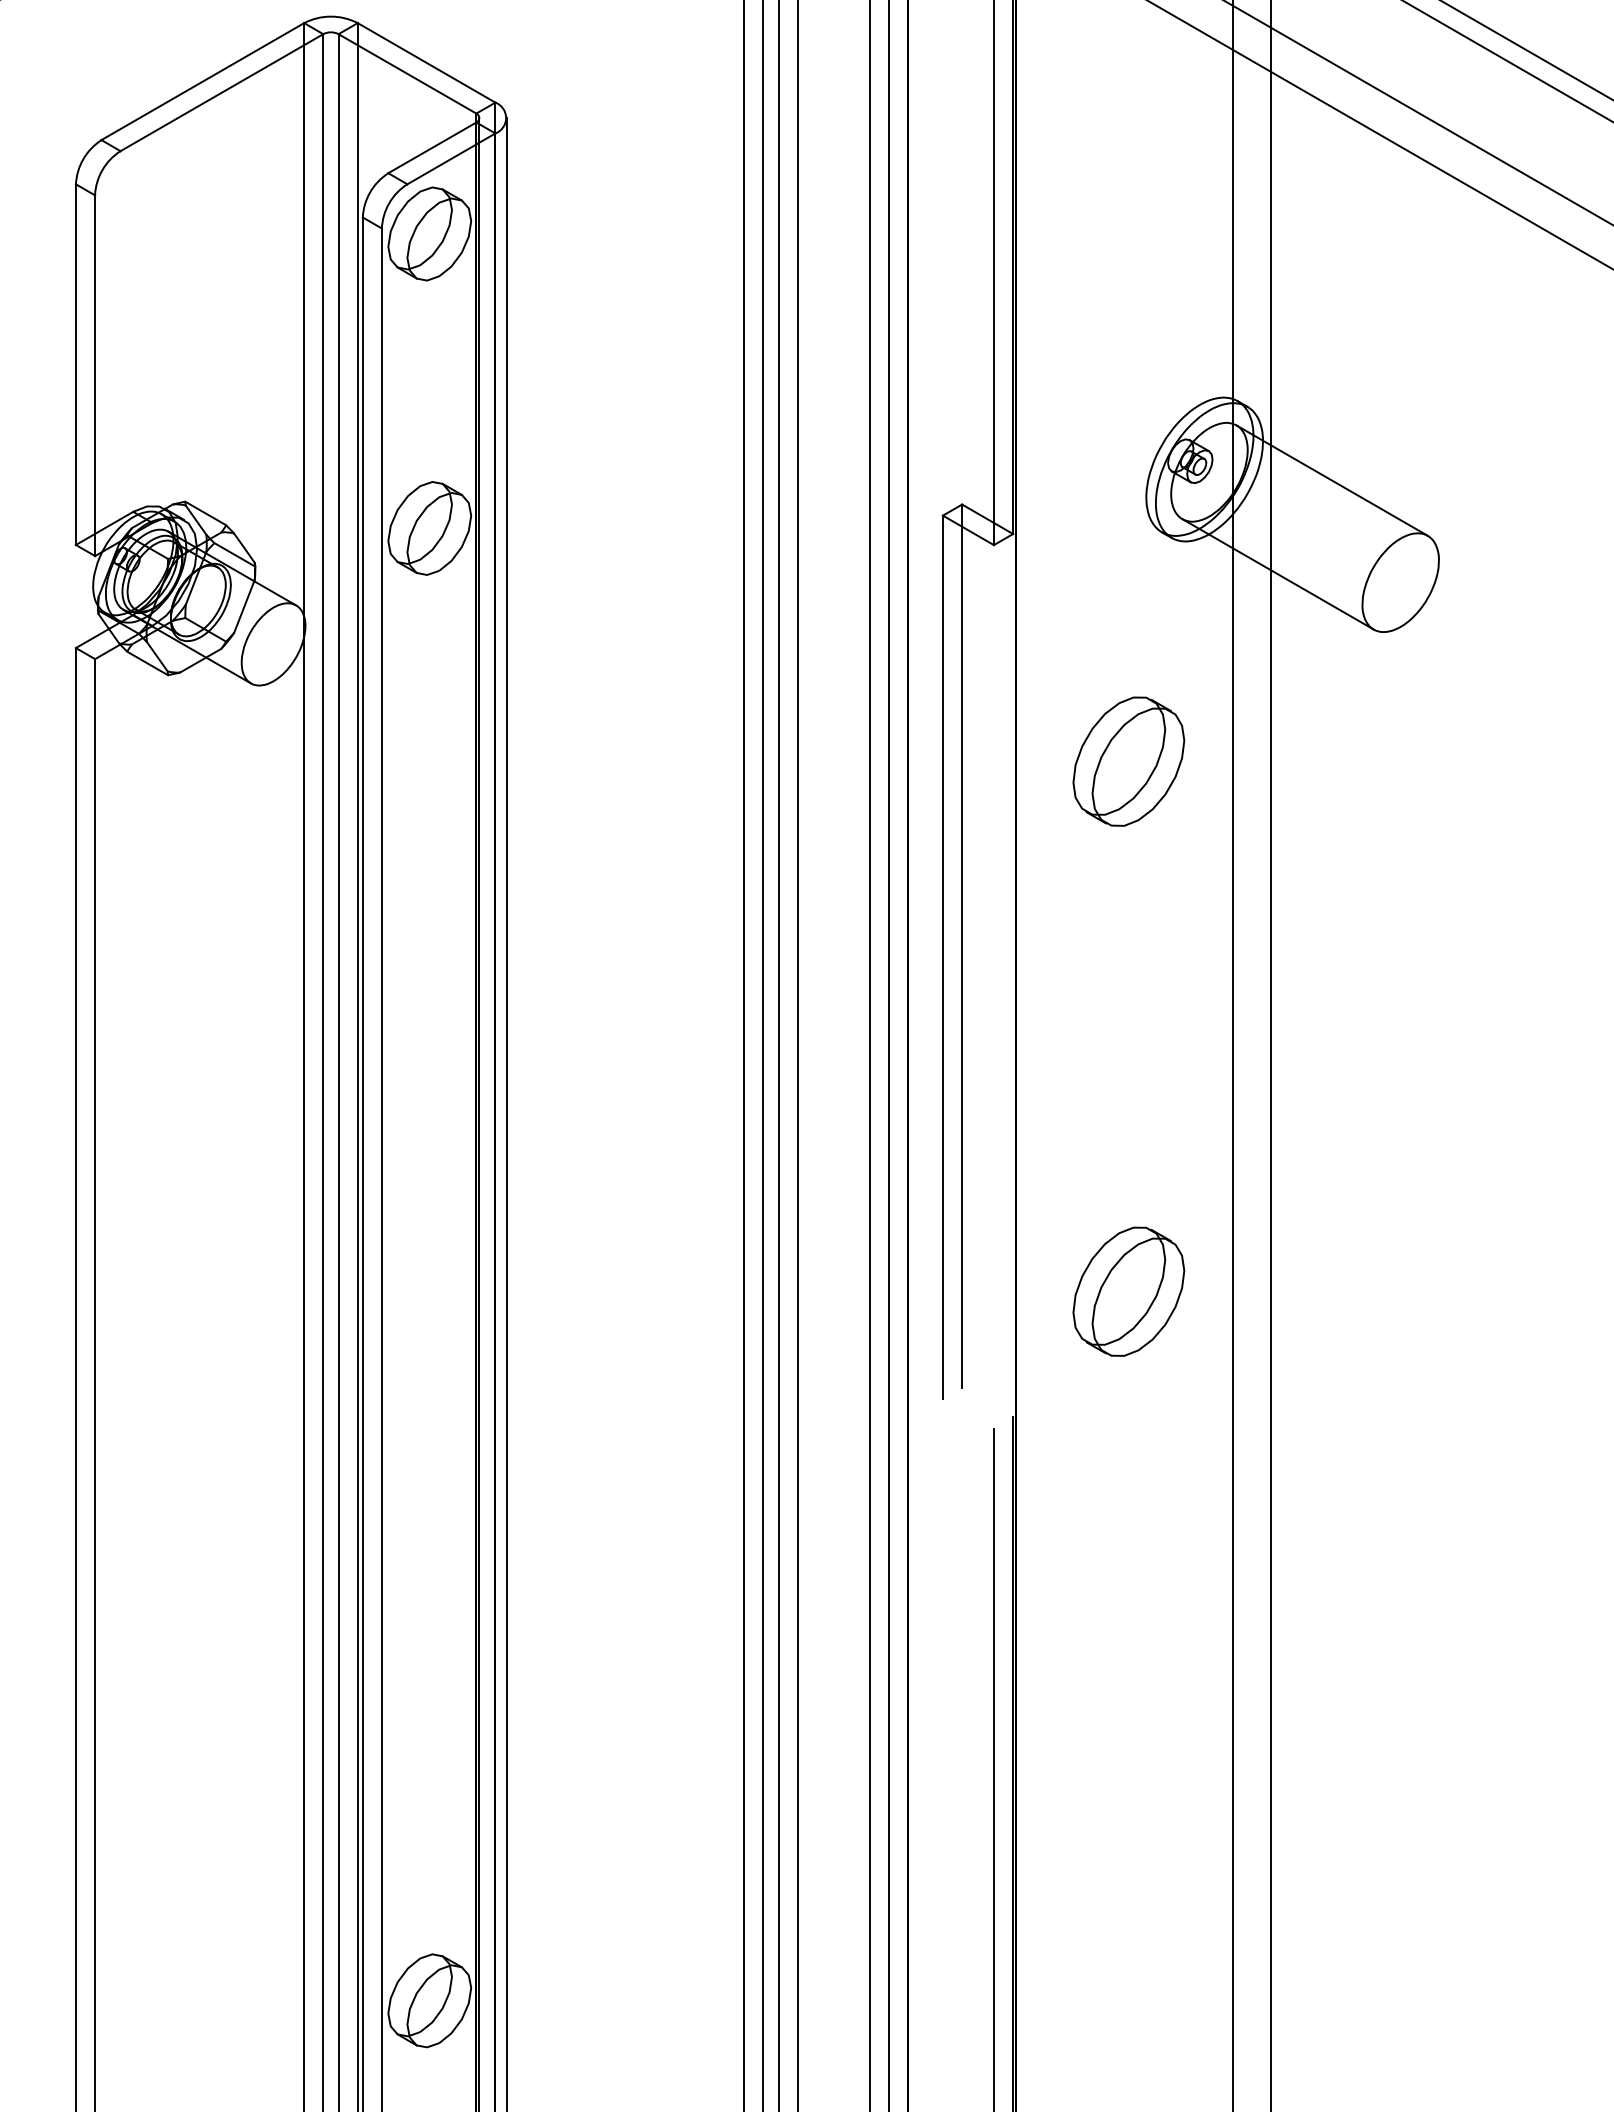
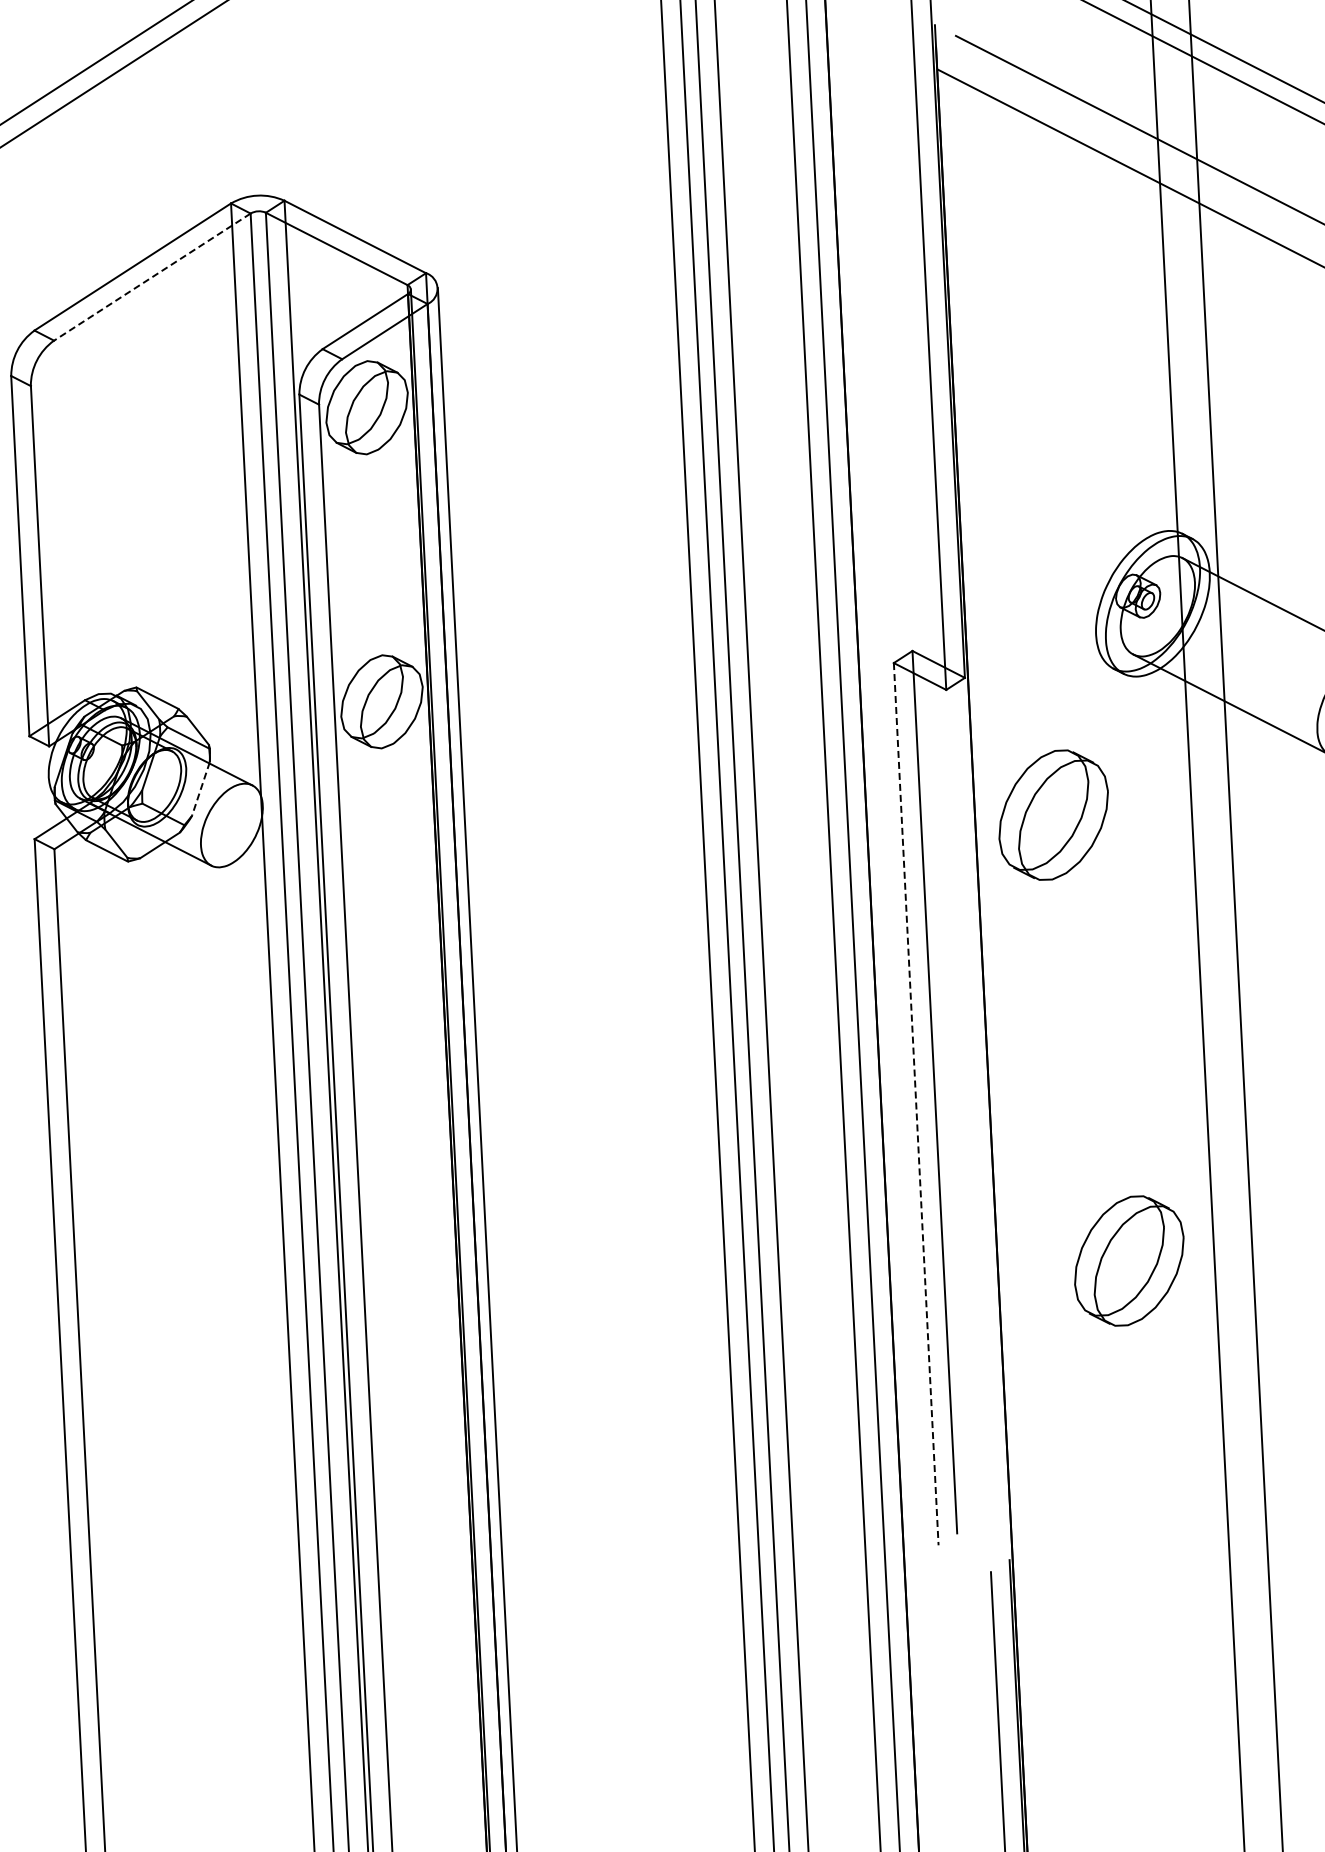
line: (221, 92) -> (151, 276), solid -> dashed
line: (244, 606) -> (200, 789), solid -> dashed
part: (1128, 761) -> (1053, 815), moved
line: (942, 957) -> (915, 1104), solid -> dashed
part: (1128, 1291) -> (1128, 1260), moved

